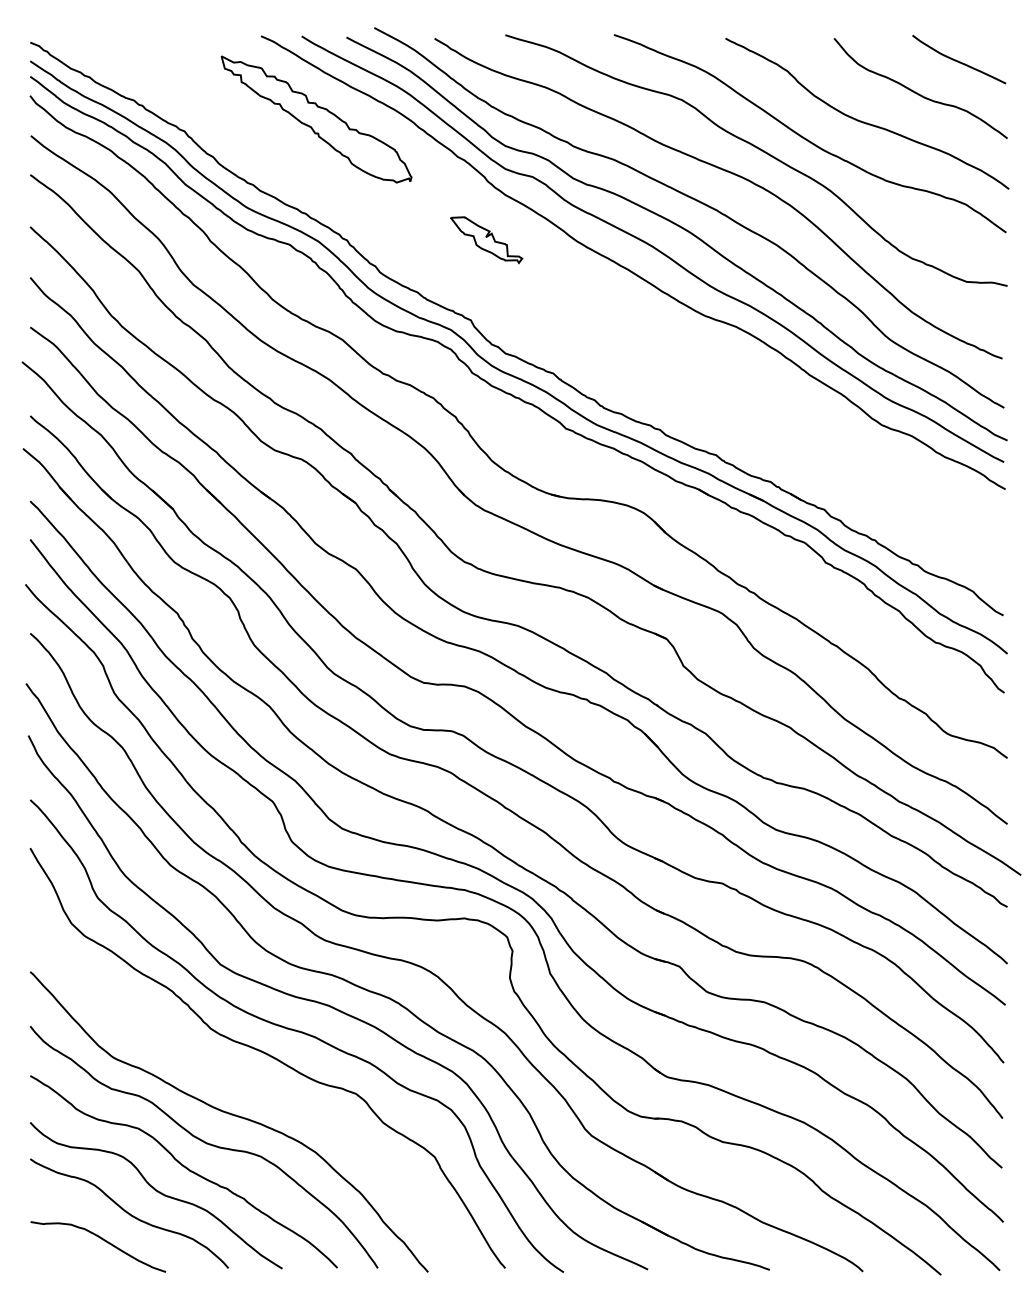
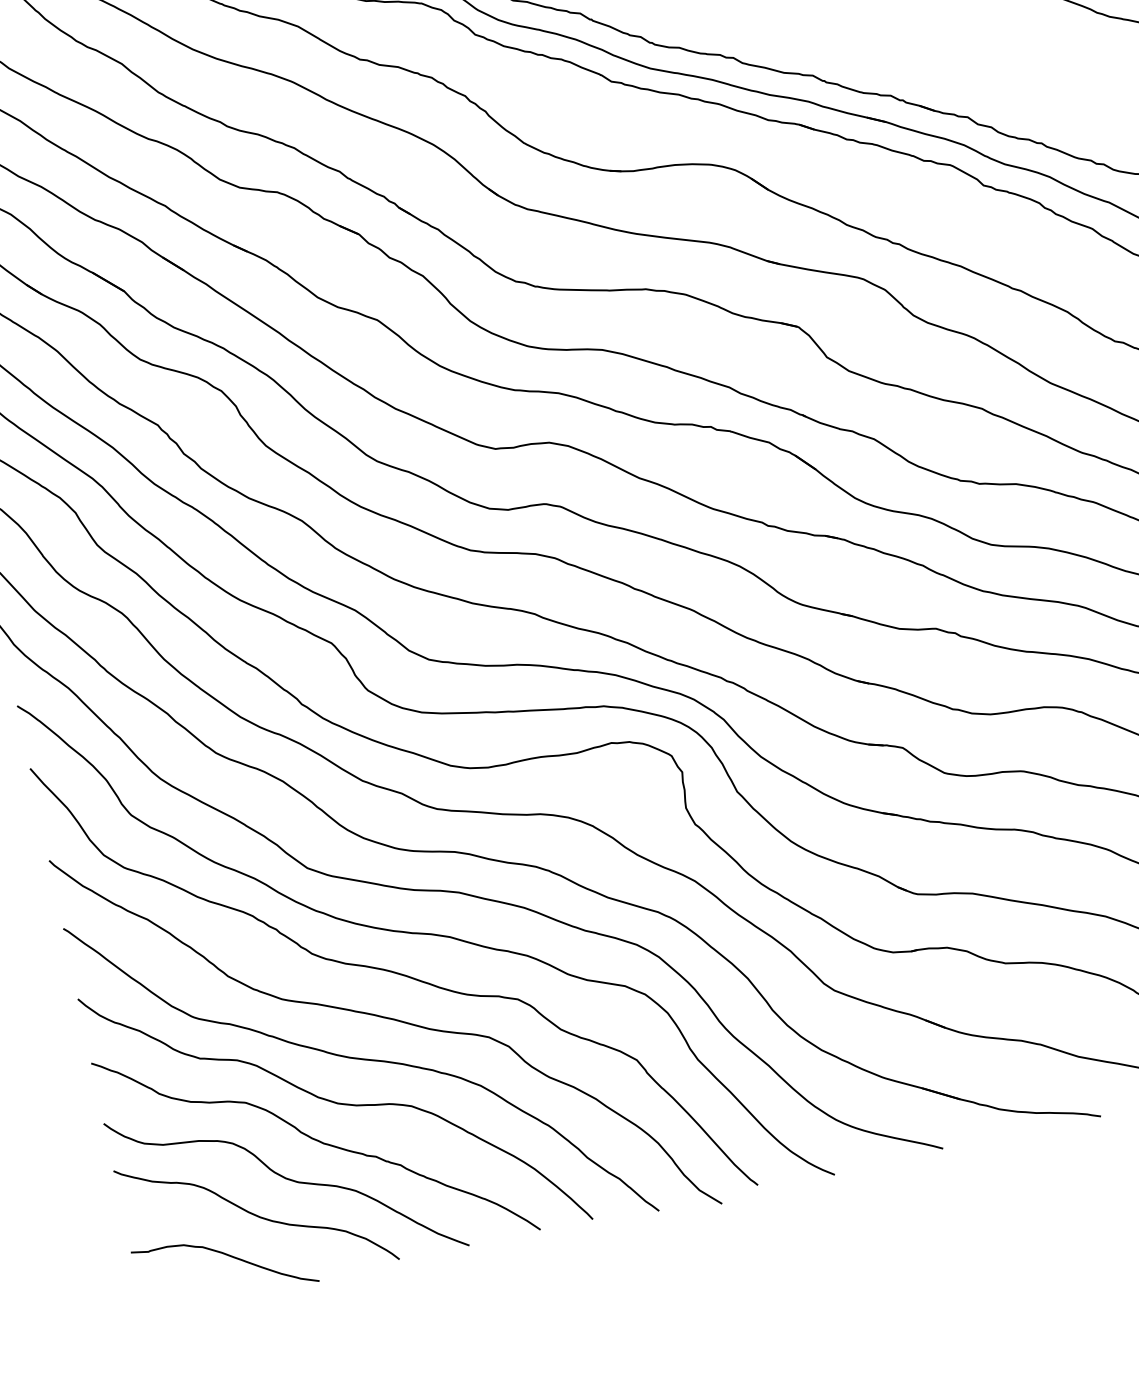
curve: (257, 1089) -> (389, 1020), added

